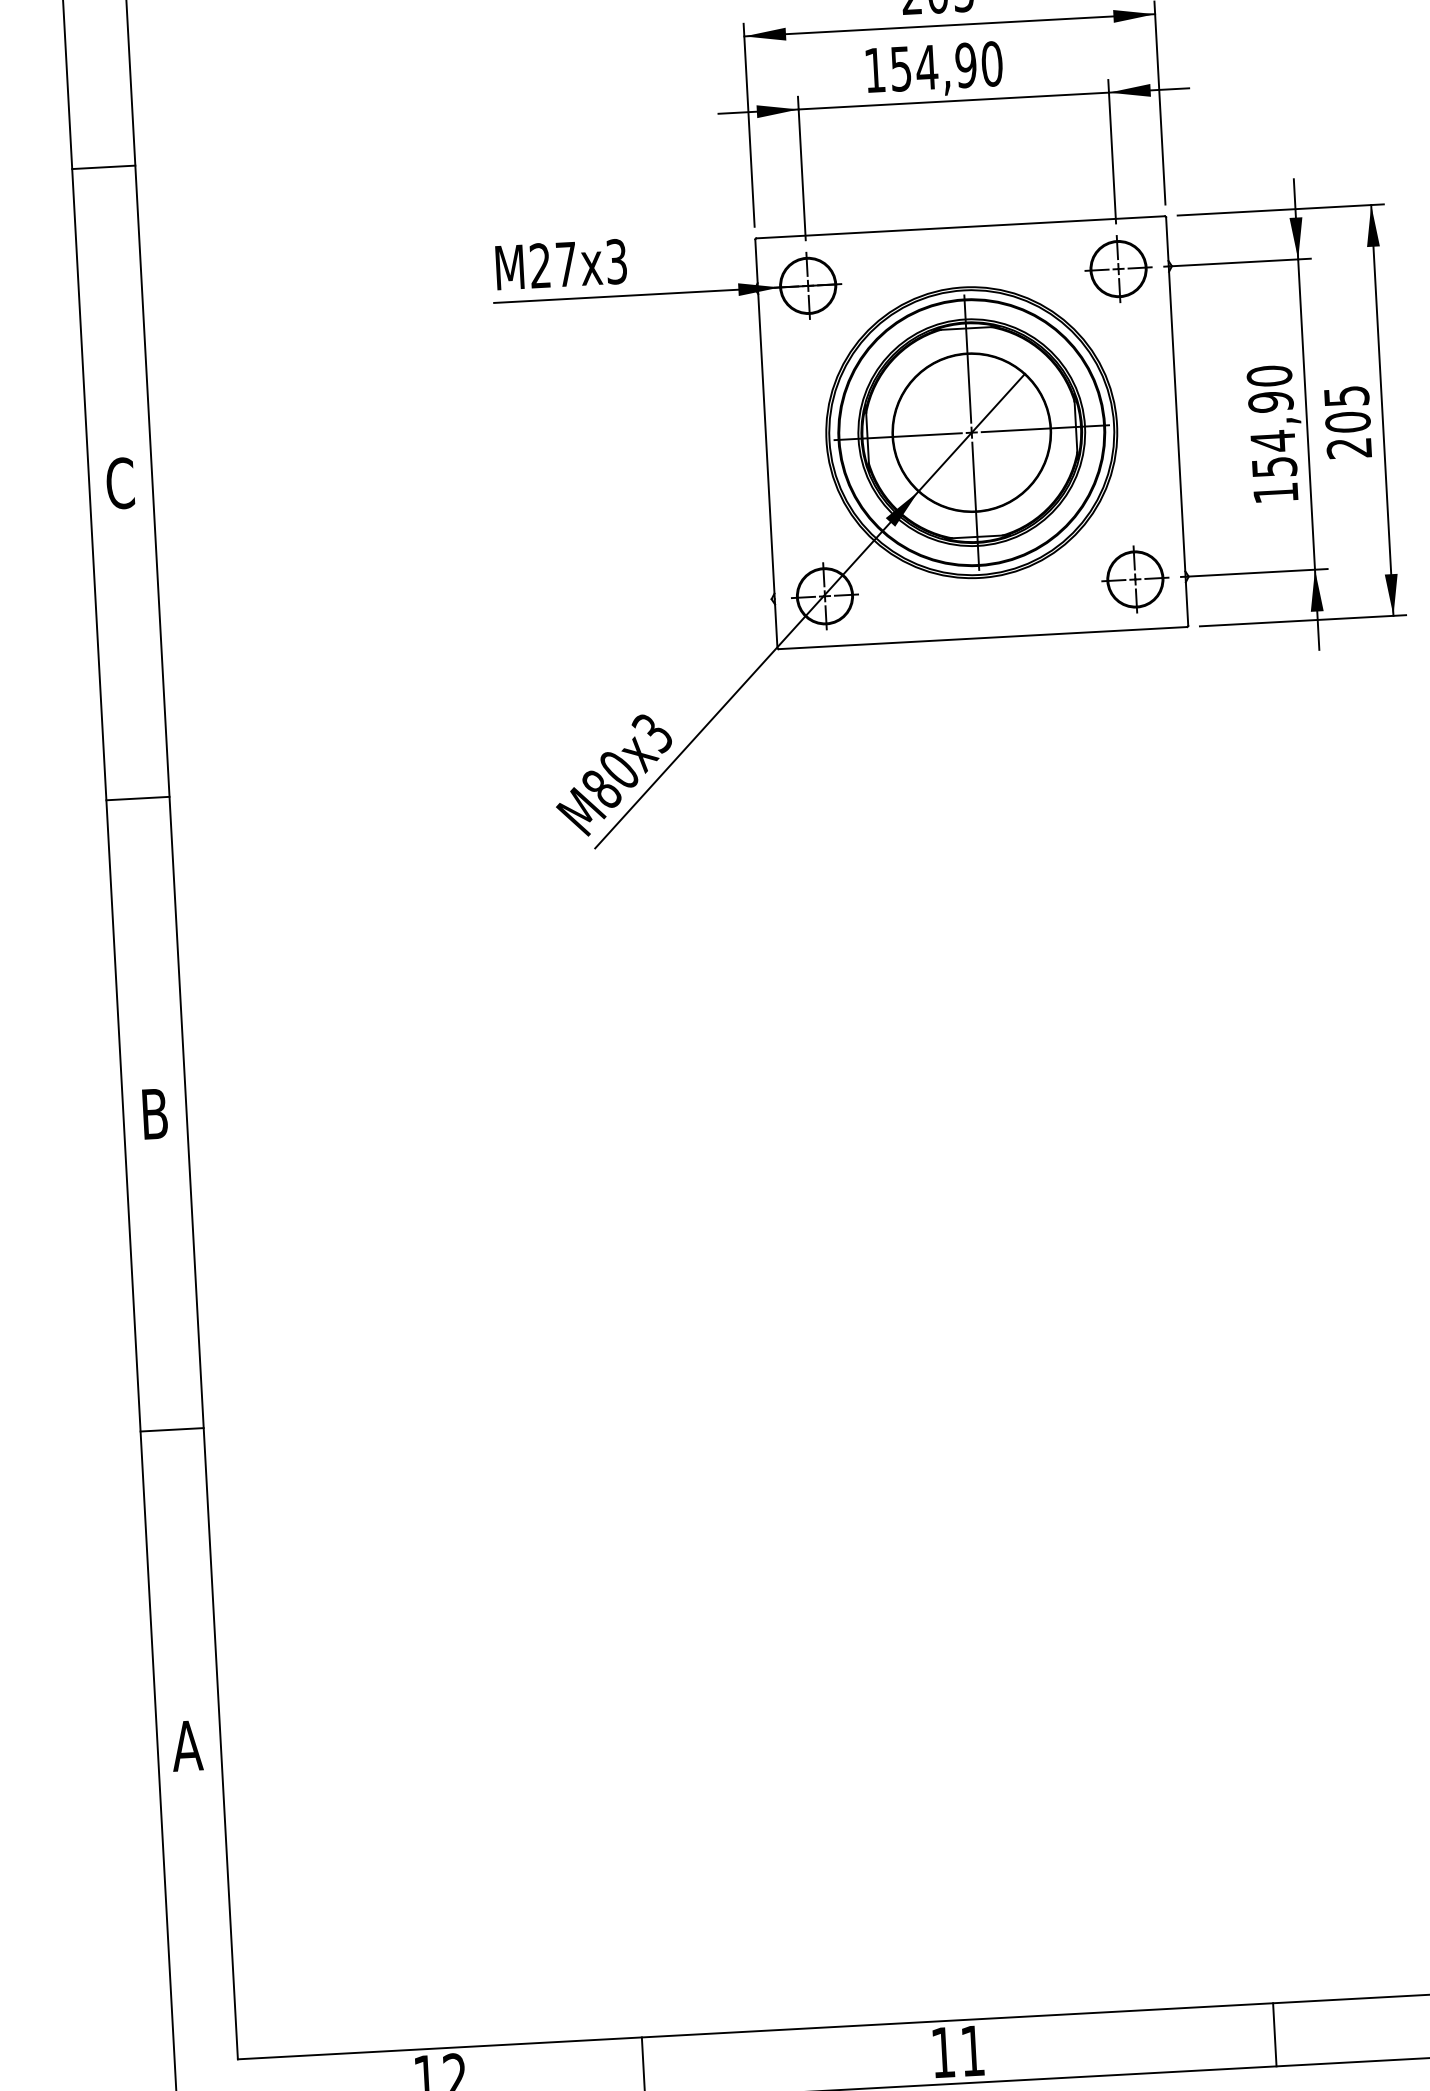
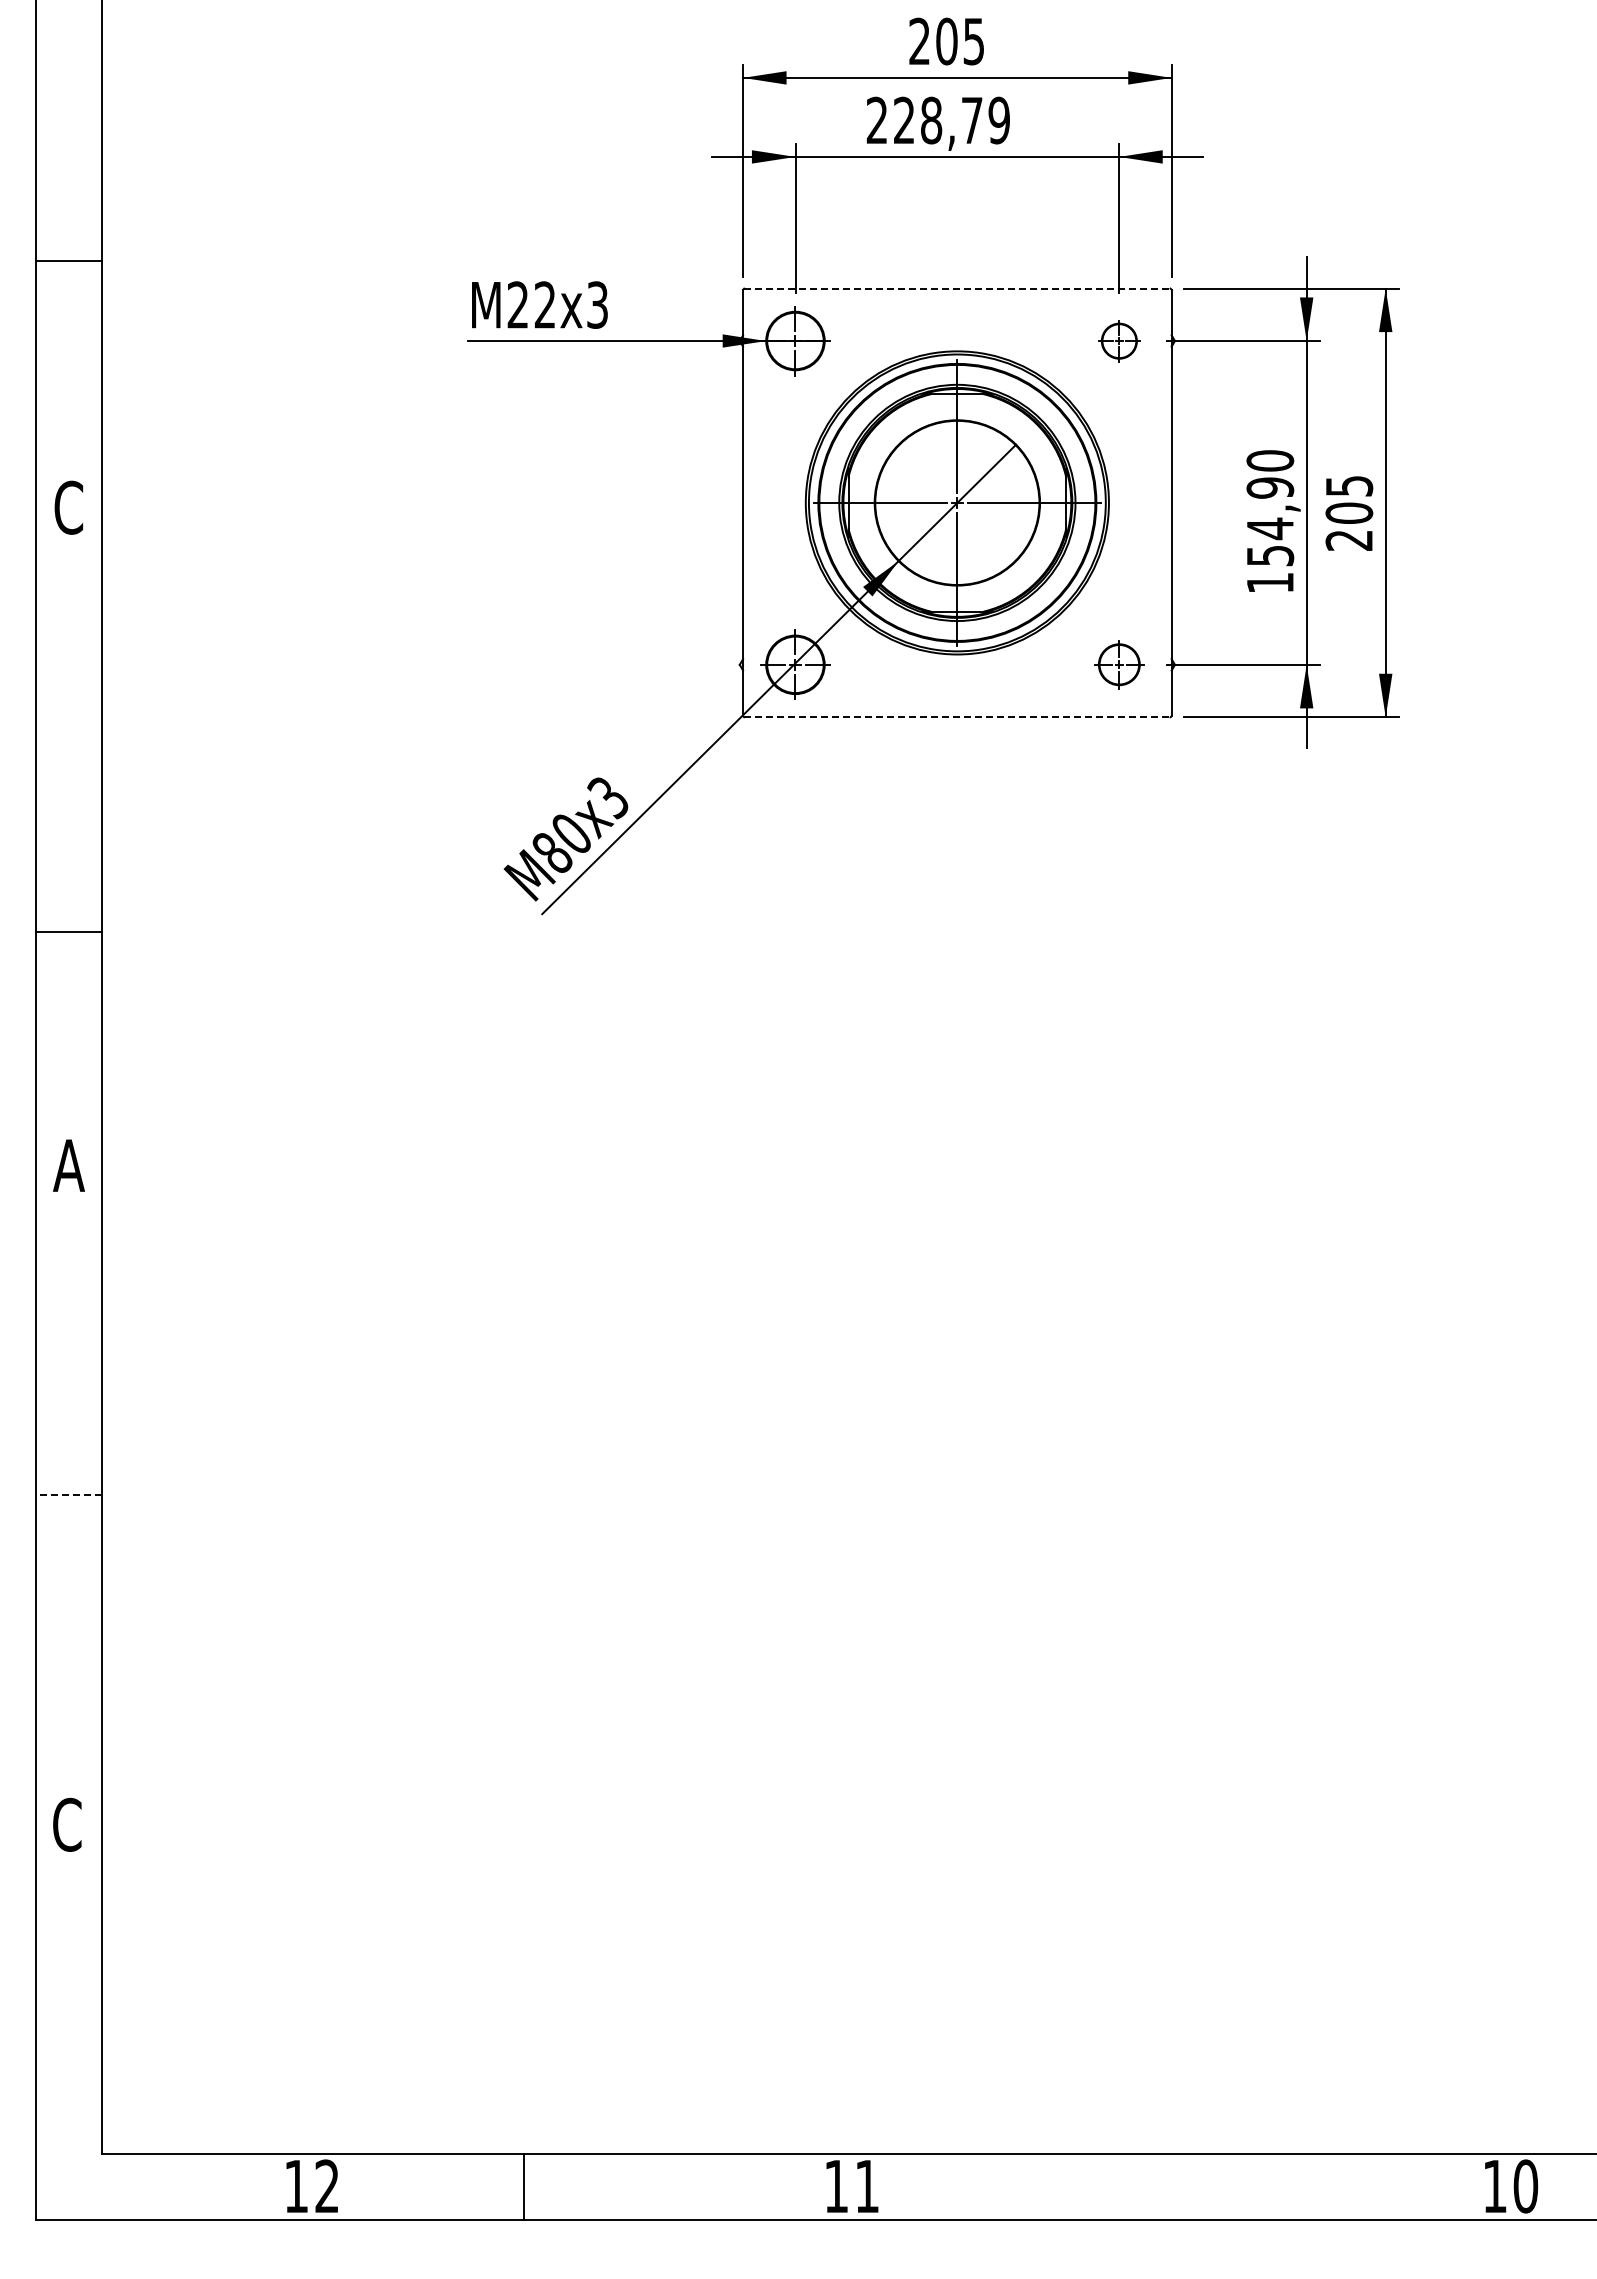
text: (933, 67) -> (938, 120), 154,90 -> 228,79
line: (103, 167) -> (69, 261), moved
line: (960, 227) -> (957, 288), solid -> dashed
text: (566, 263) -> (545, 304), M27x3 -> M22x3
part: (1118, 269) -> (1119, 341), size x0.6
part: (1135, 579) -> (1119, 664), size x0.7
line: (983, 638) -> (957, 717), solid -> dashed
line: (138, 798) -> (69, 931), moved
text: (154, 1113) -> (68, 1165), B -> A
line: (172, 1430) -> (69, 1495), solid -> dashed
text: (187, 1745) -> (67, 1824), A -> C
line: (1274, 2034) -> (1182, 2186), removed

